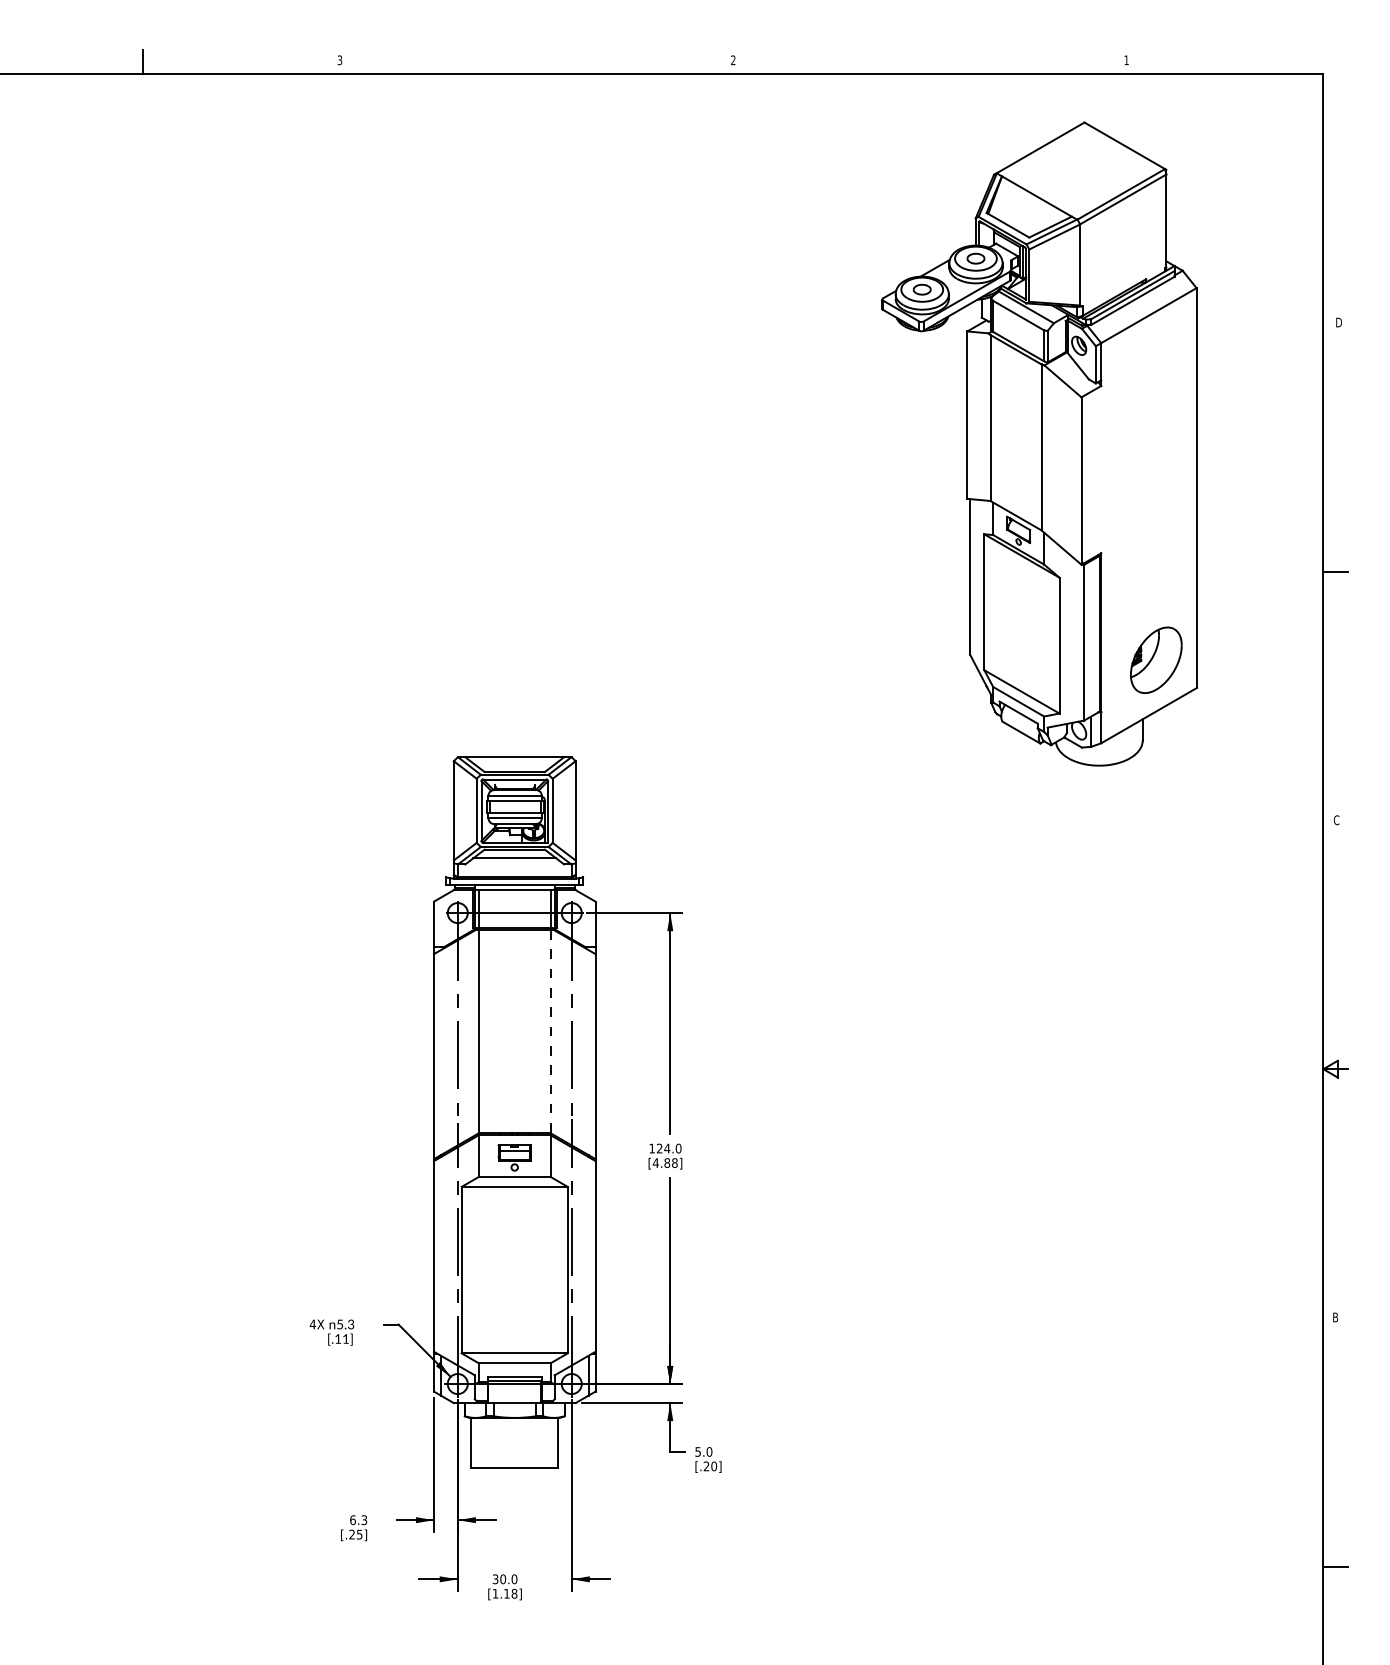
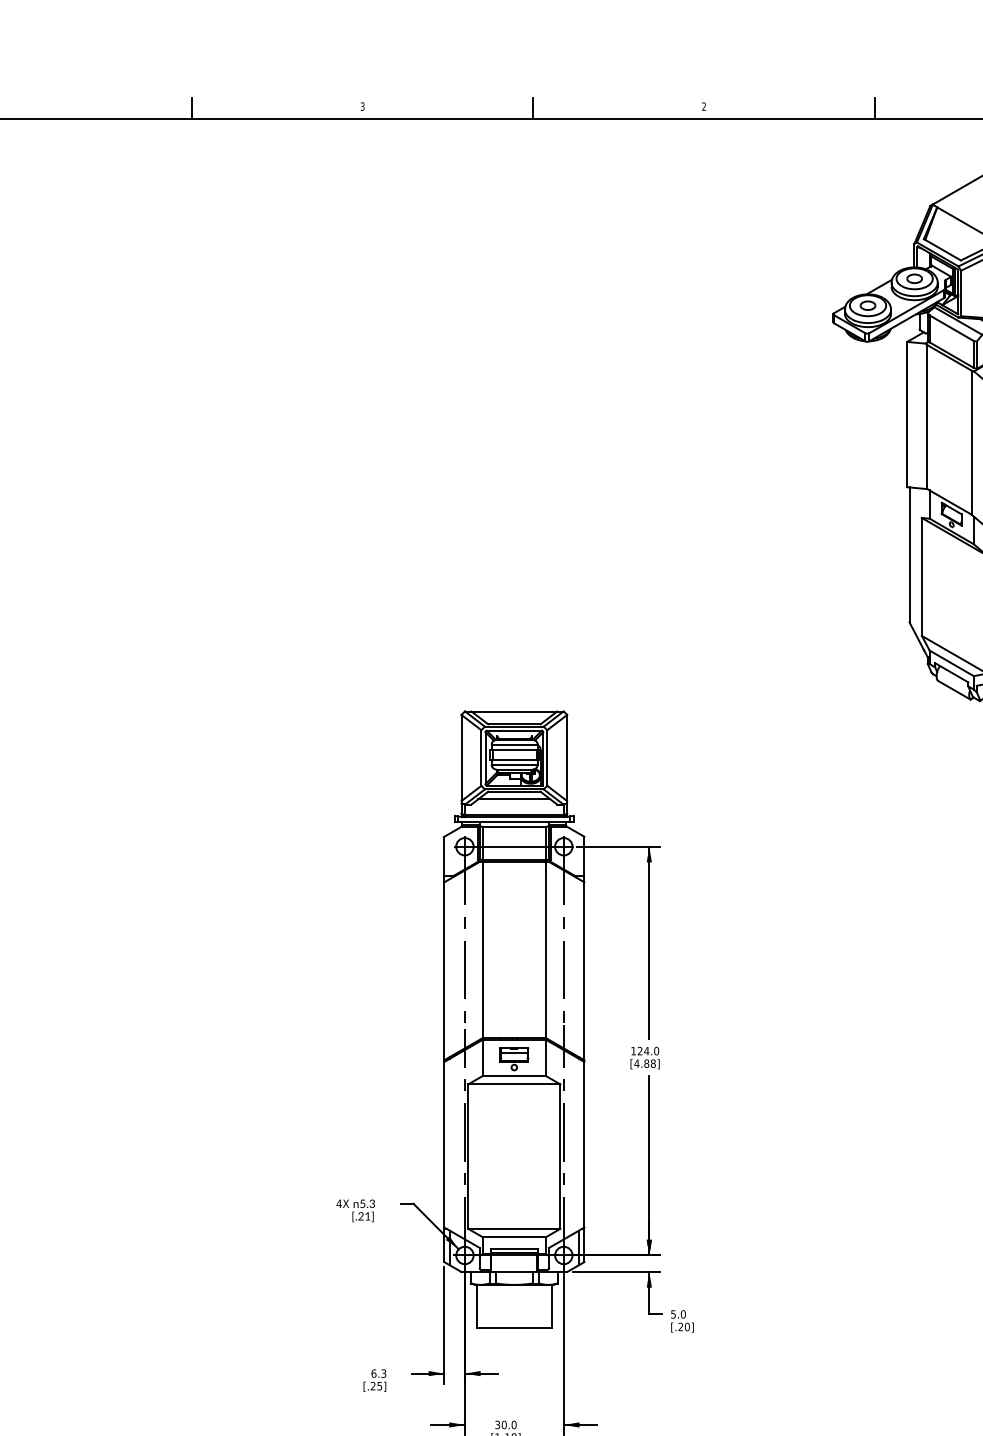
line: (536, 62) -> (533, 108), added
line: (930, 62) -> (875, 108), added
line: (550, 1031) -> (545, 949), dashed -> solid
text: (338, 1338) -> (361, 1215), [.11] -> [.21]

